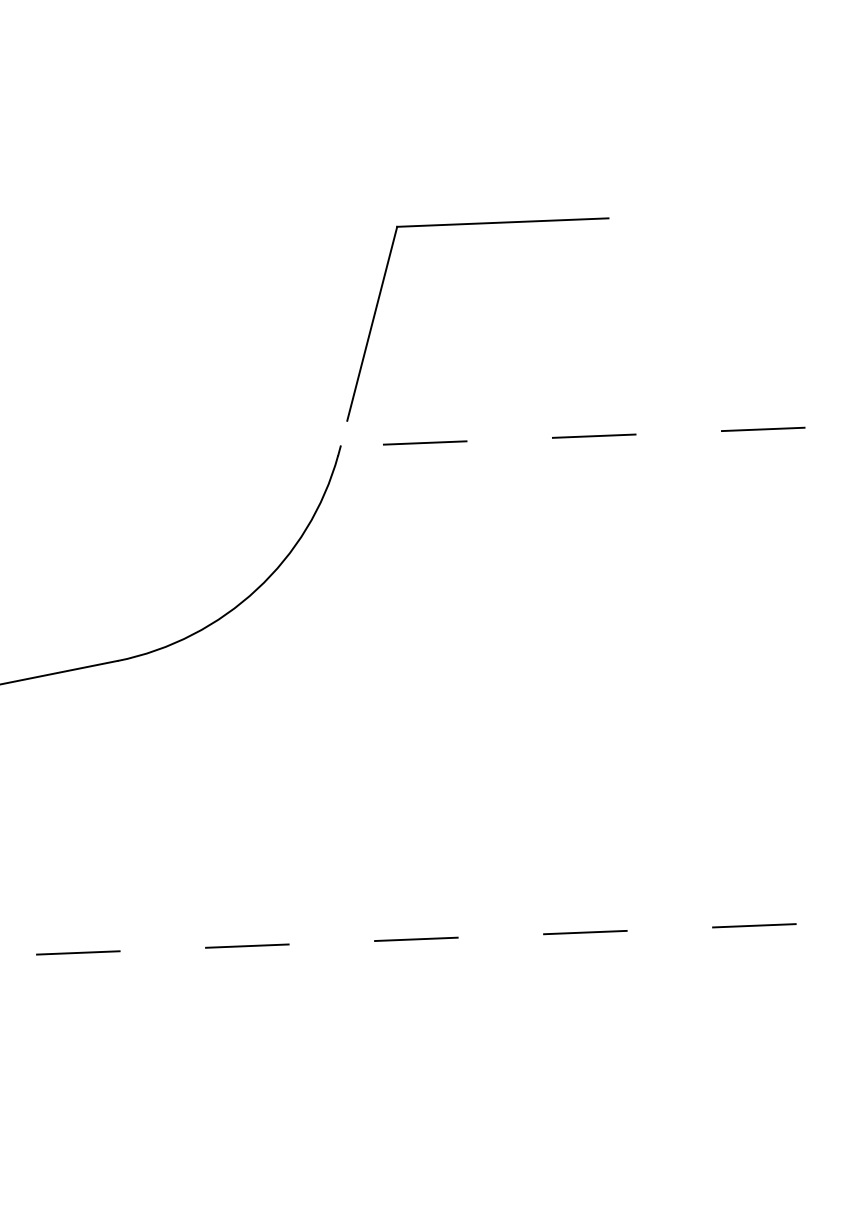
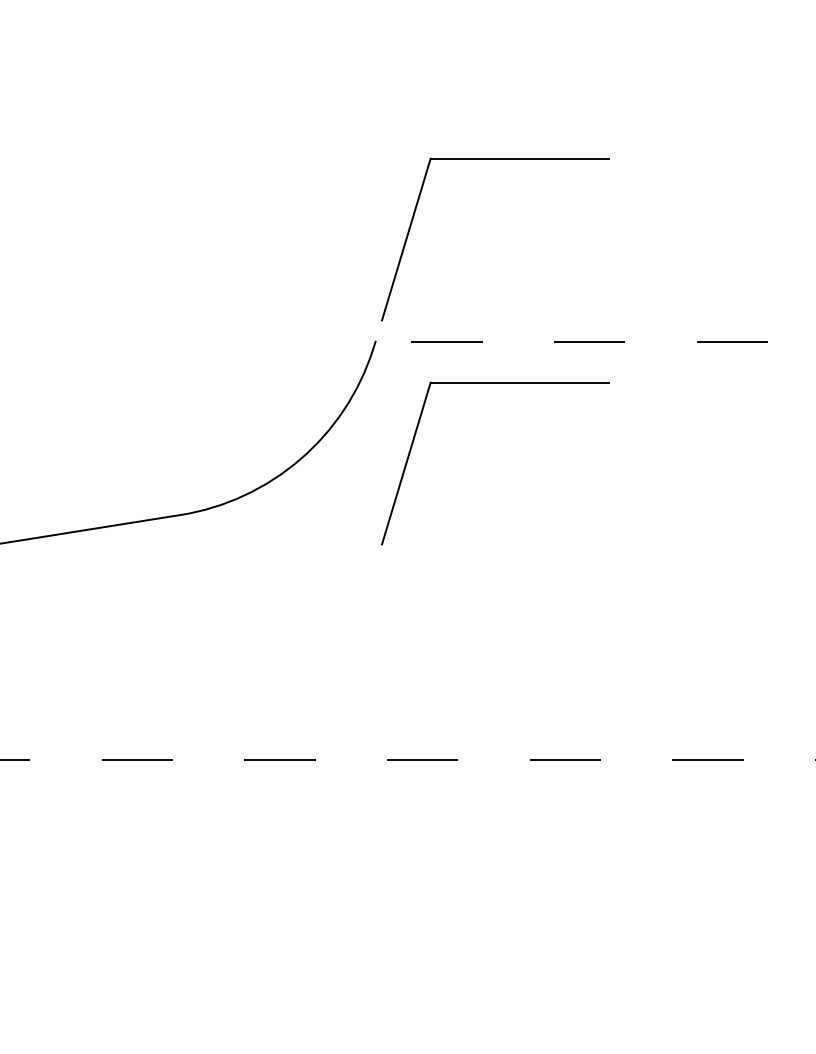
part: (484, 490) -> (495, 383), added

